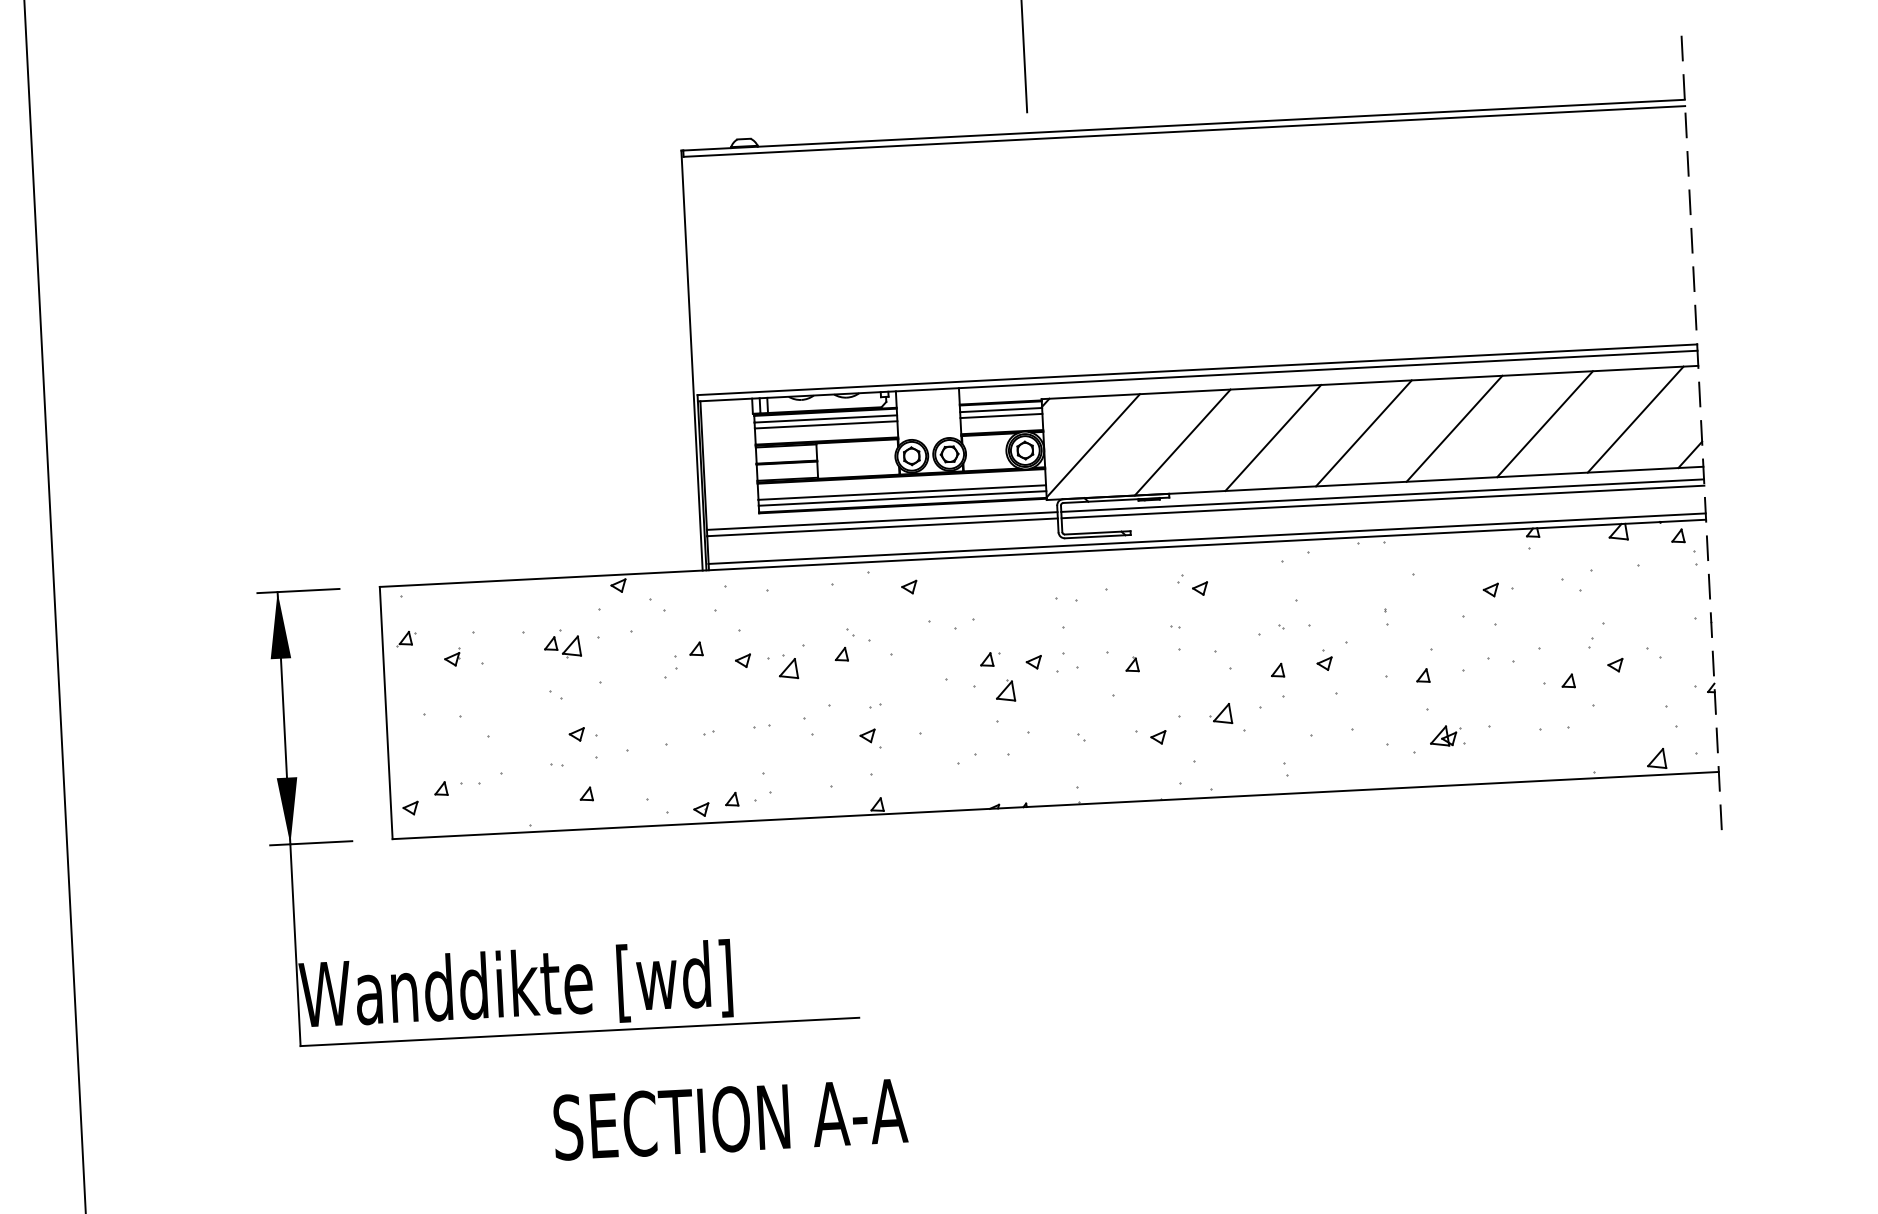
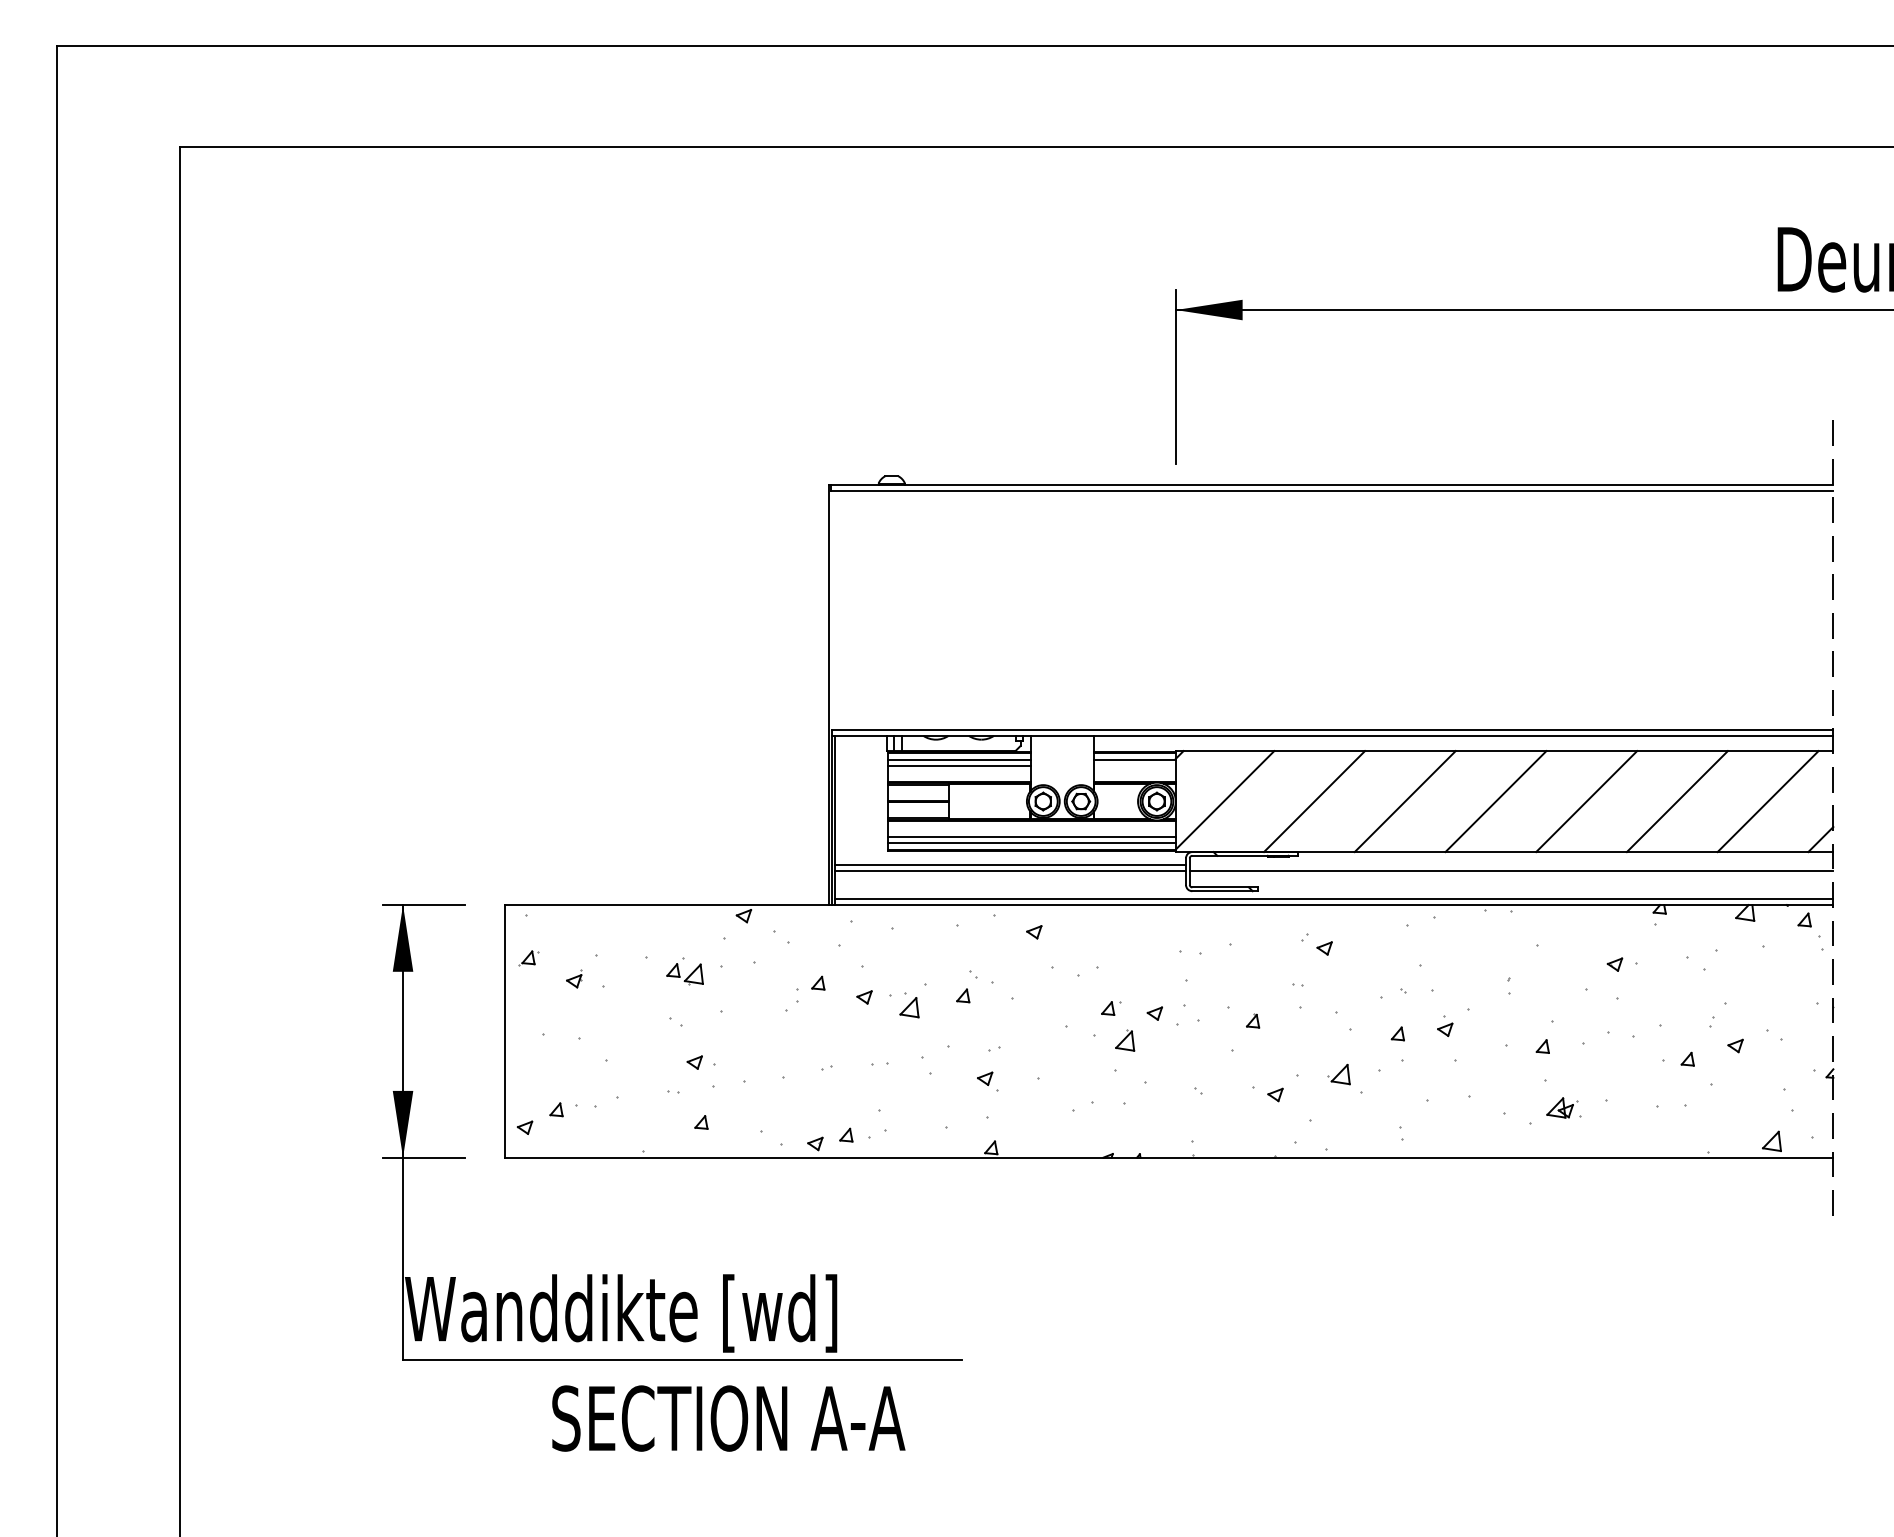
line: (1001, 415) -> (1134, 765), removed
line: (1382, 495) -> (1511, 864), removed
text: (730, 1119) -> (728, 1418), moved

